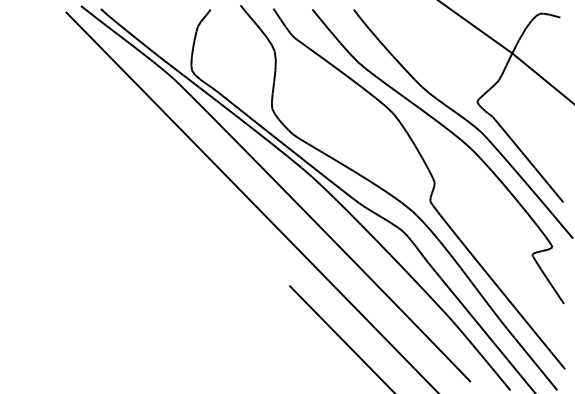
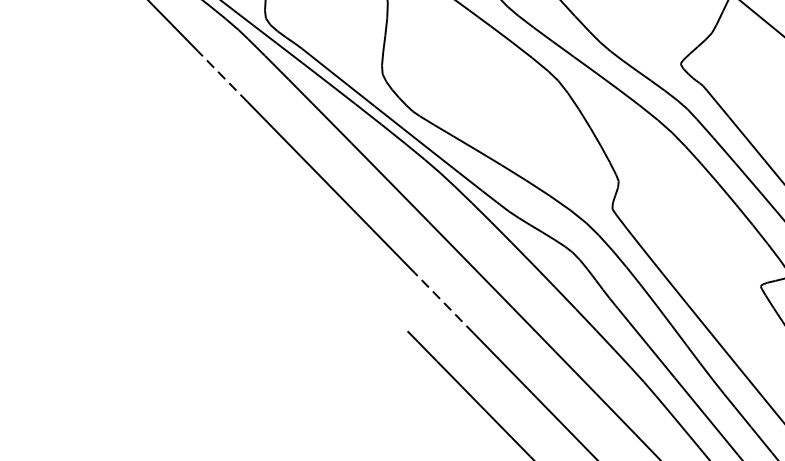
line: (162, 110) -> (223, 76), solid -> dashed
line: (314, 266) -> (444, 303), solid -> dashed

